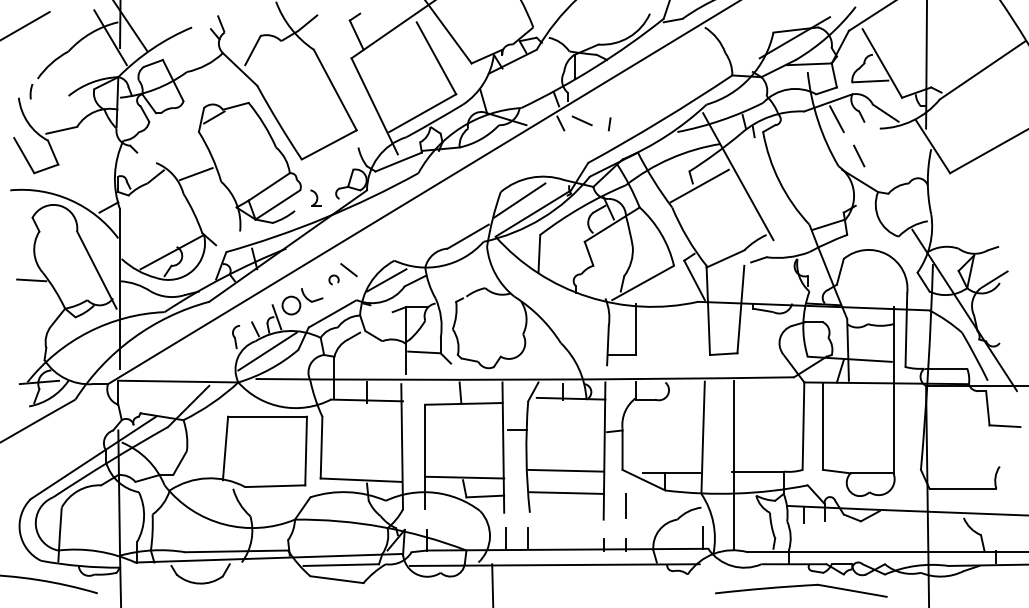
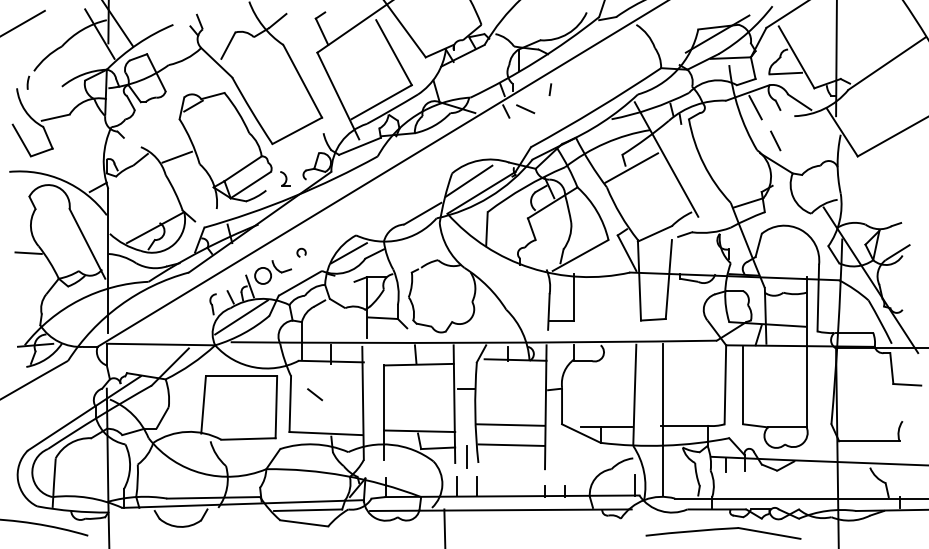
line: (609, 124) -> (550, 89), moved
line: (348, 270) -> (314, 395), moved
line: (625, 505) -> (466, 456), moved

